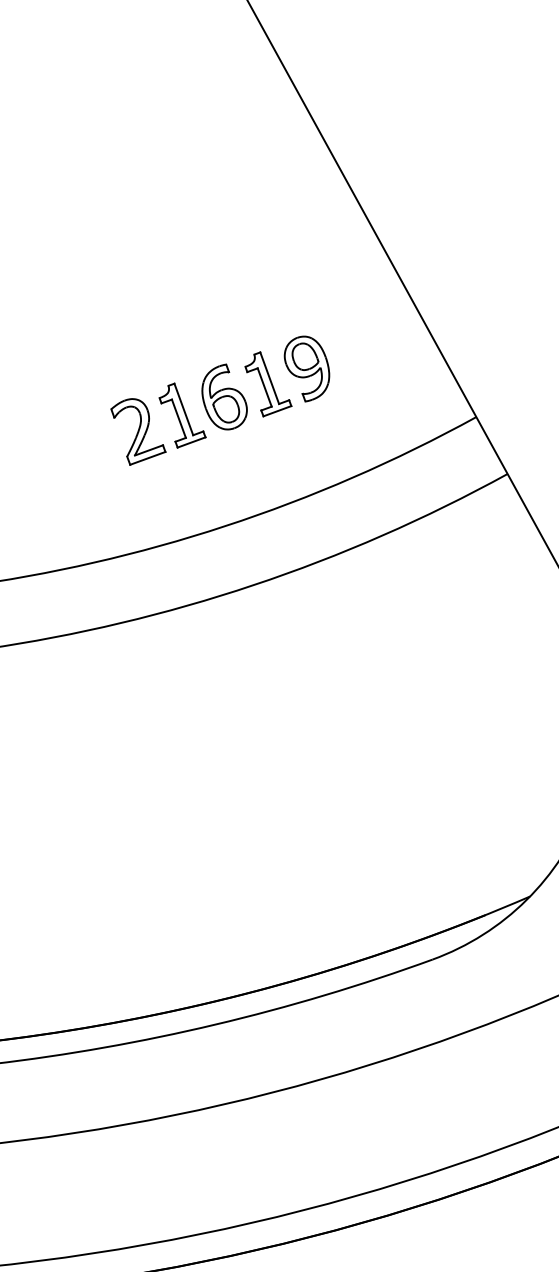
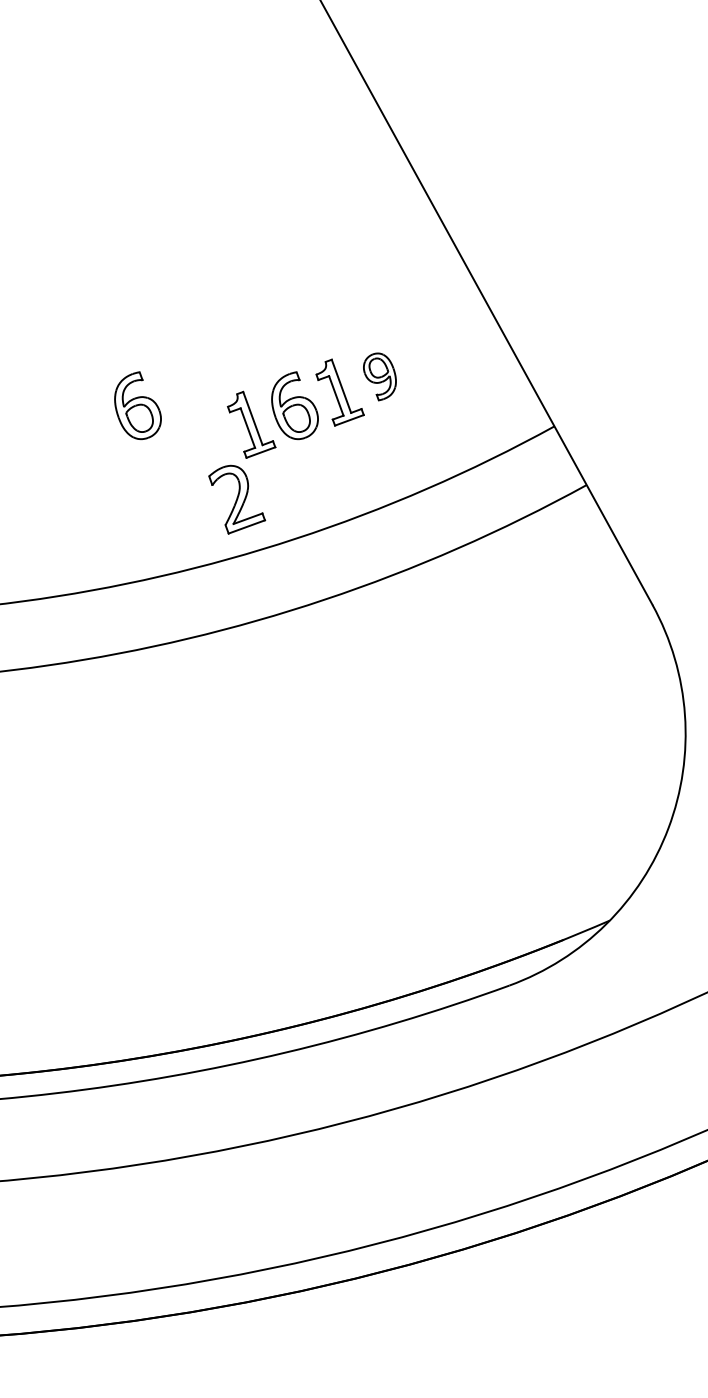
part: (306, 368) -> (379, 376), size x0.7
part: (71, 396) -> (137, 405), added
part: (138, 431) -> (237, 499), moved

